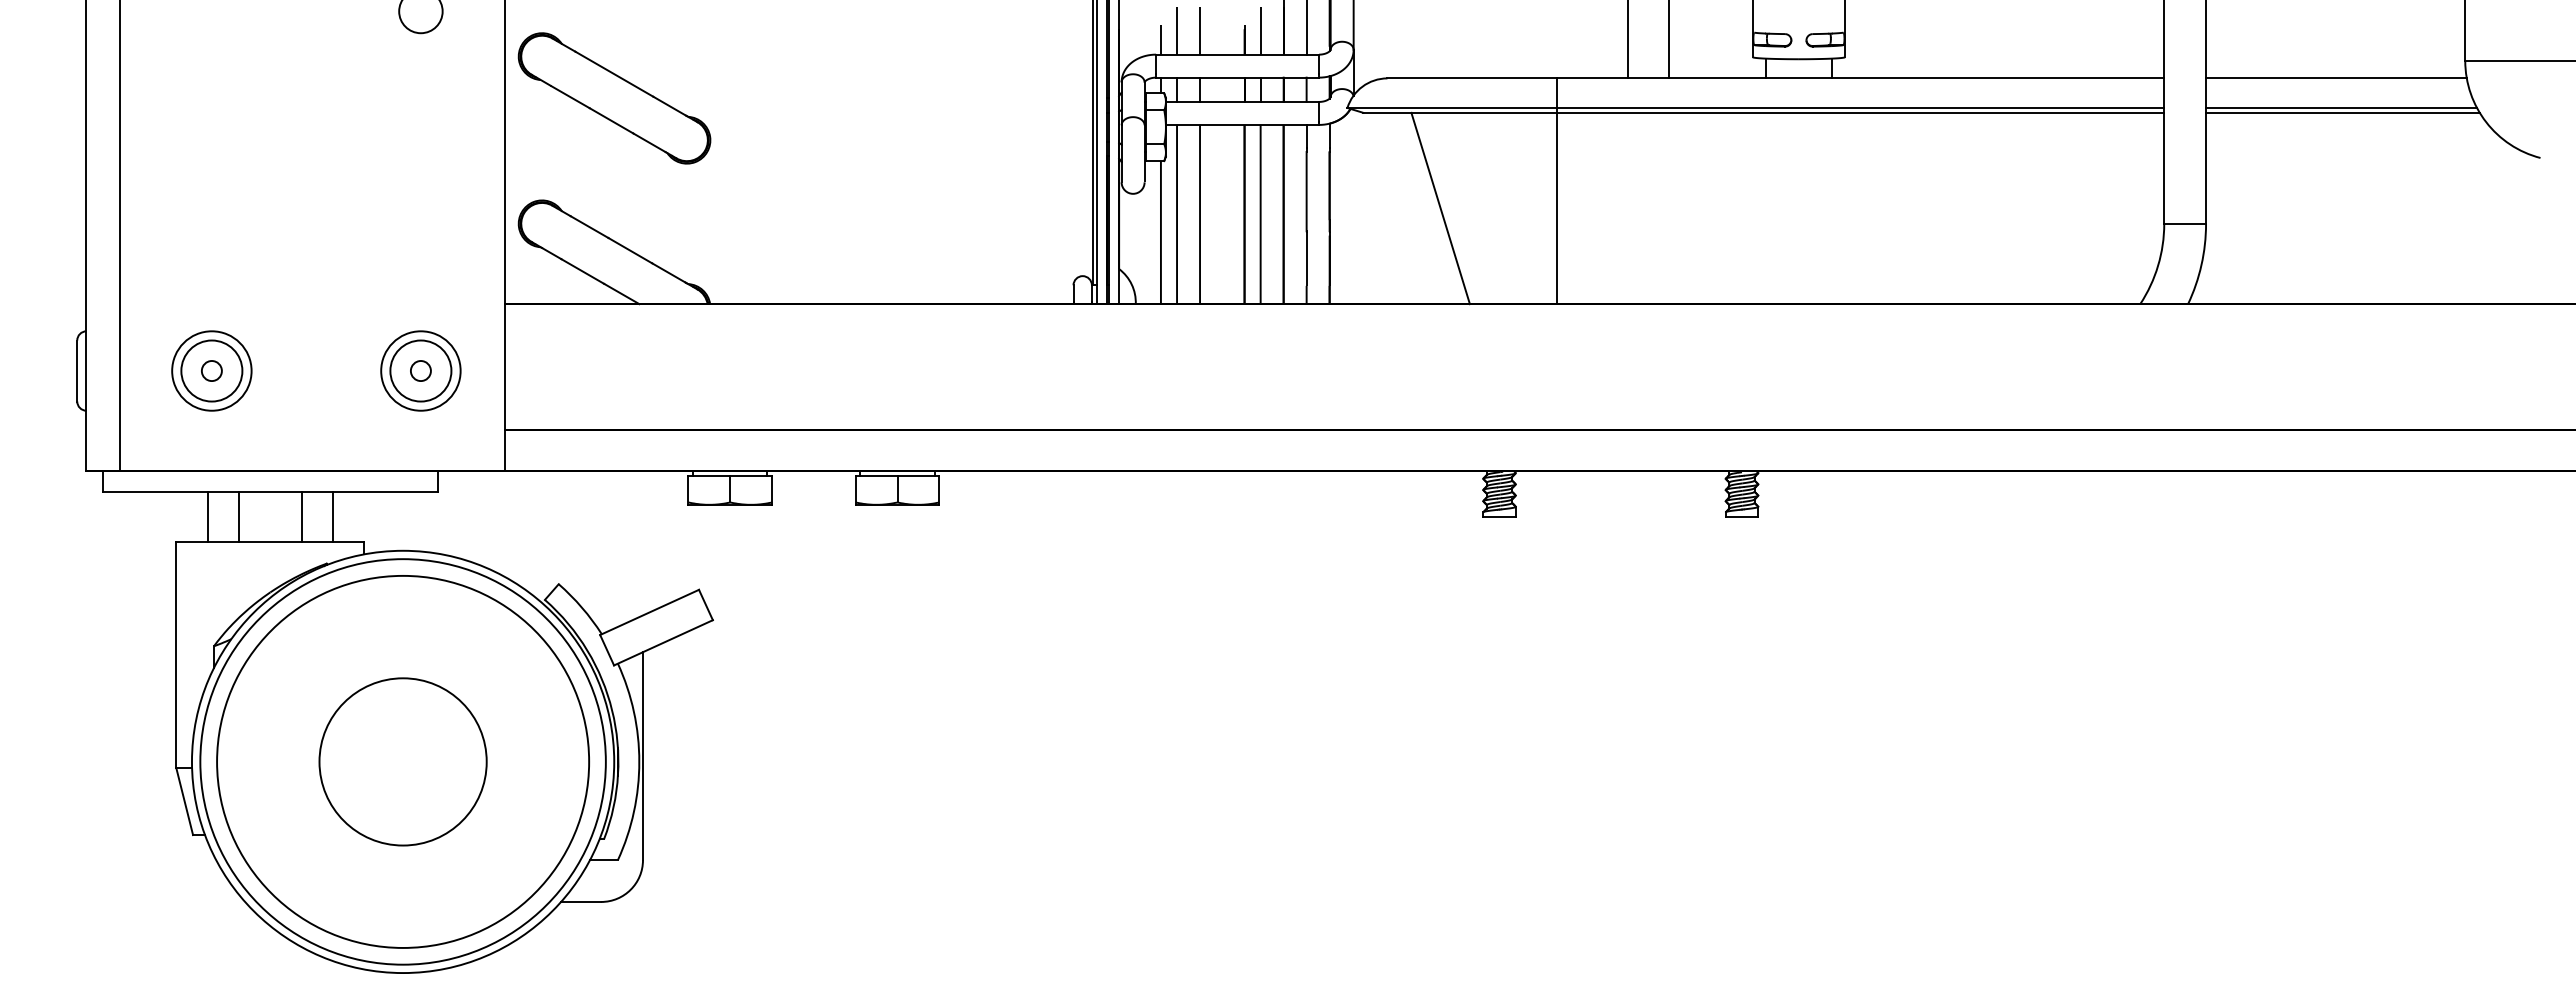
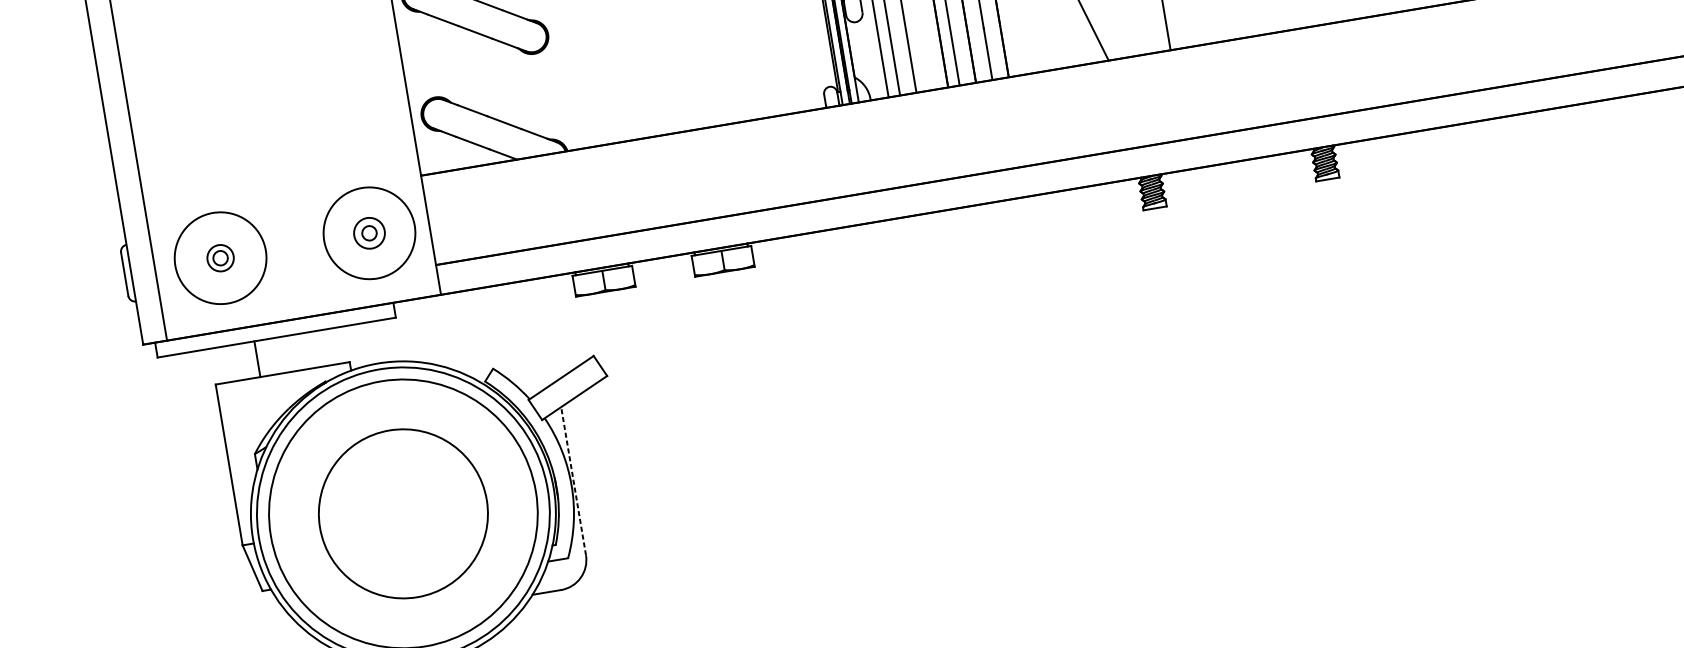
circle: (211, 370) -> (220, 257), size x0.6
circle: (211, 370) -> (220, 257), size x1.6
circle: (420, 370) -> (369, 232), size x0.7
circle: (420, 370) -> (369, 232), size x1.6
line: (207, 517) -> (234, 363), removed
line: (301, 517) -> (301, 351), removed
line: (333, 517) -> (324, 348), removed
line: (643, 756) -> (574, 481), solid -> dashed
circle: (402, 761) -> (402, 513), size x1.4

